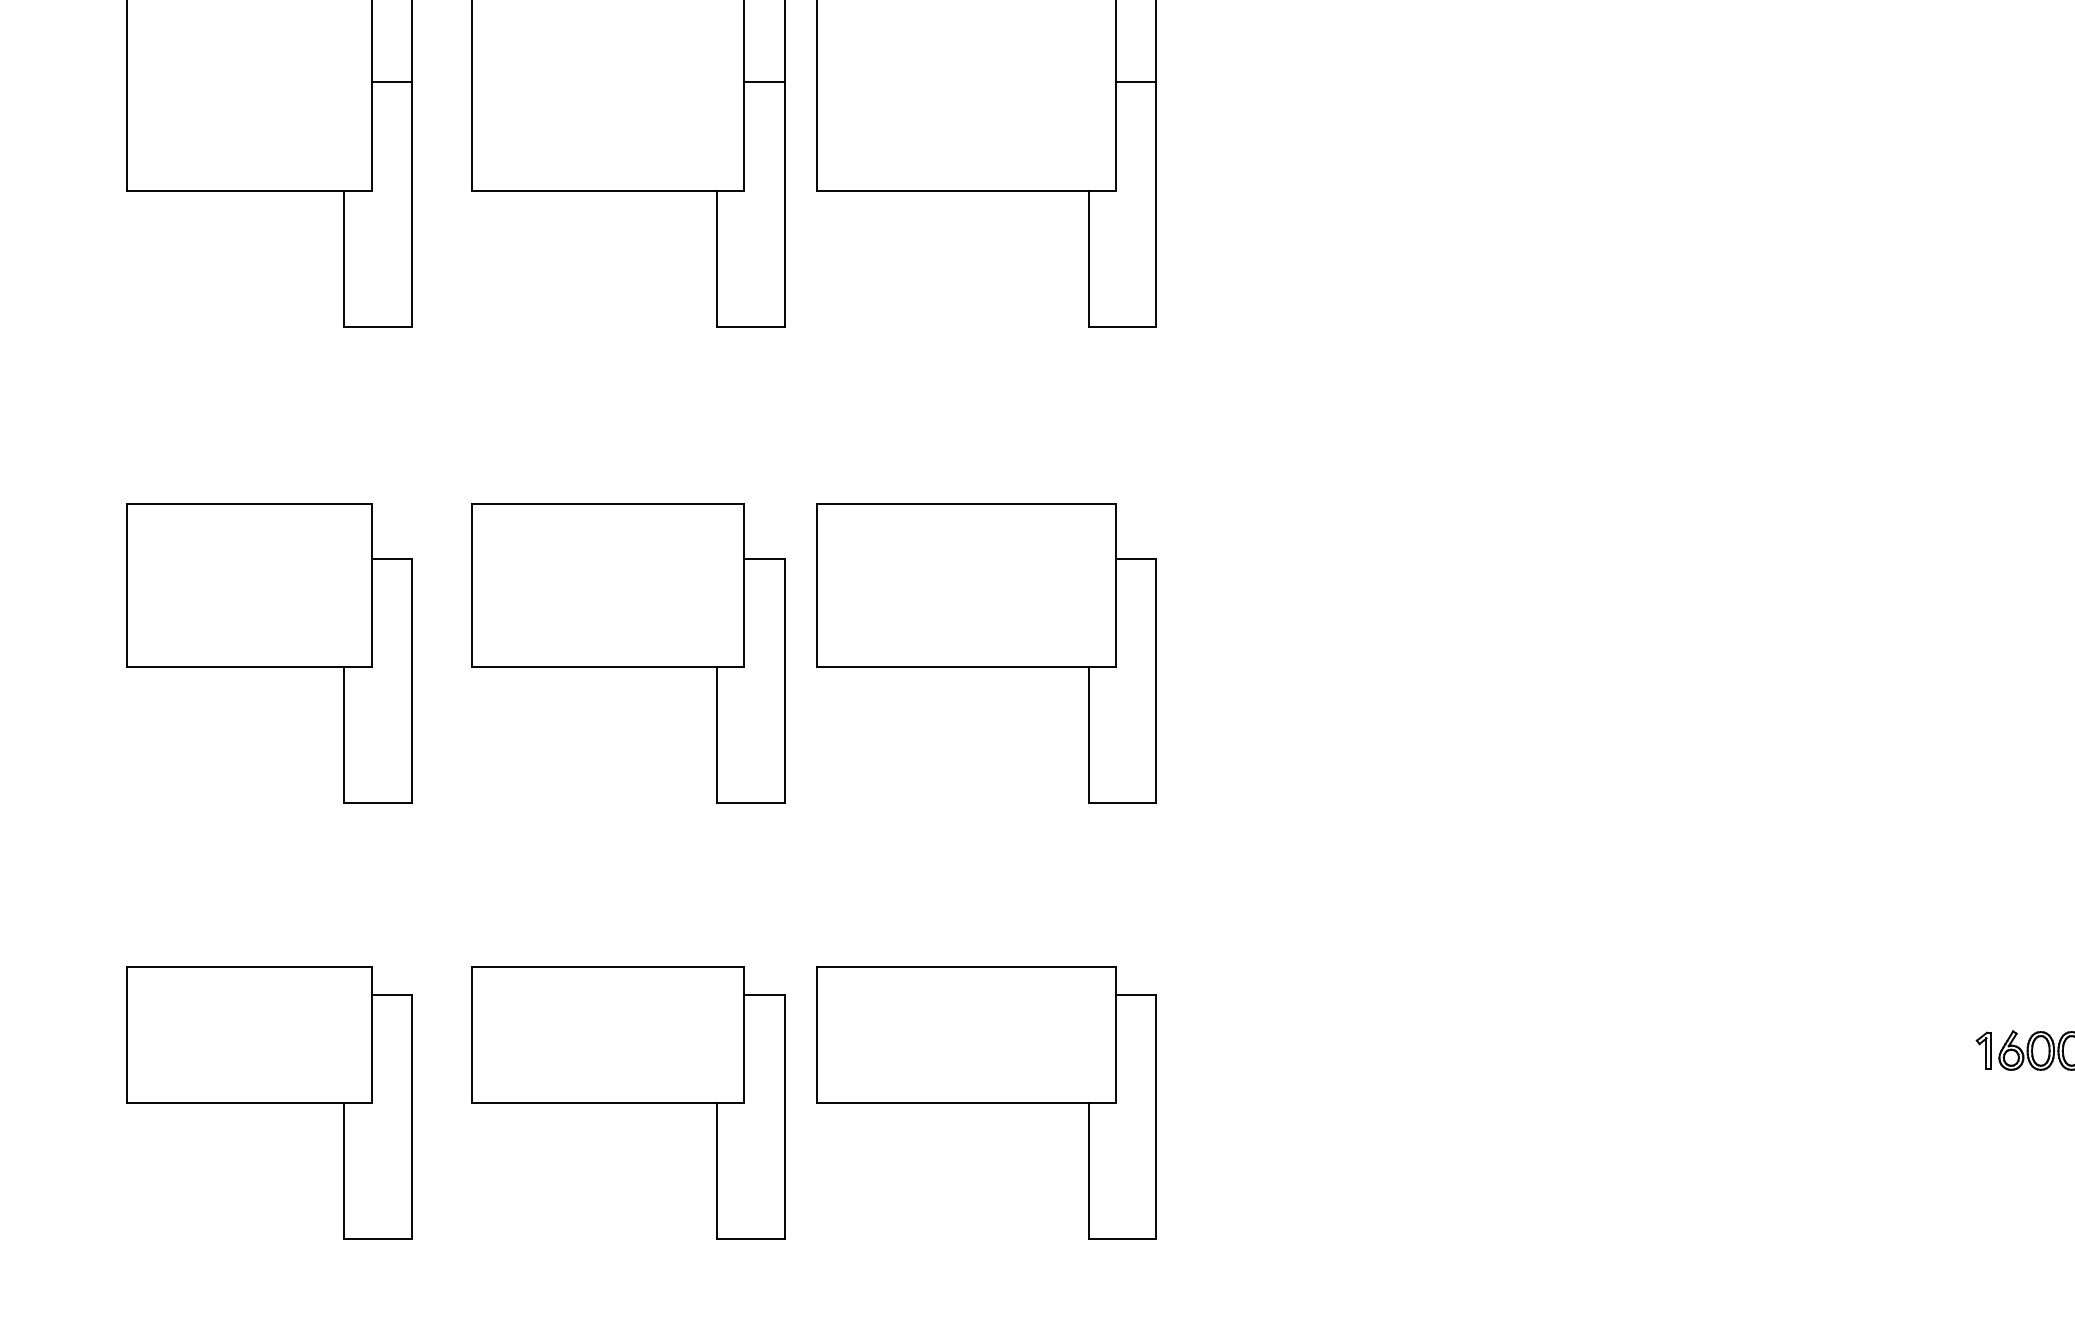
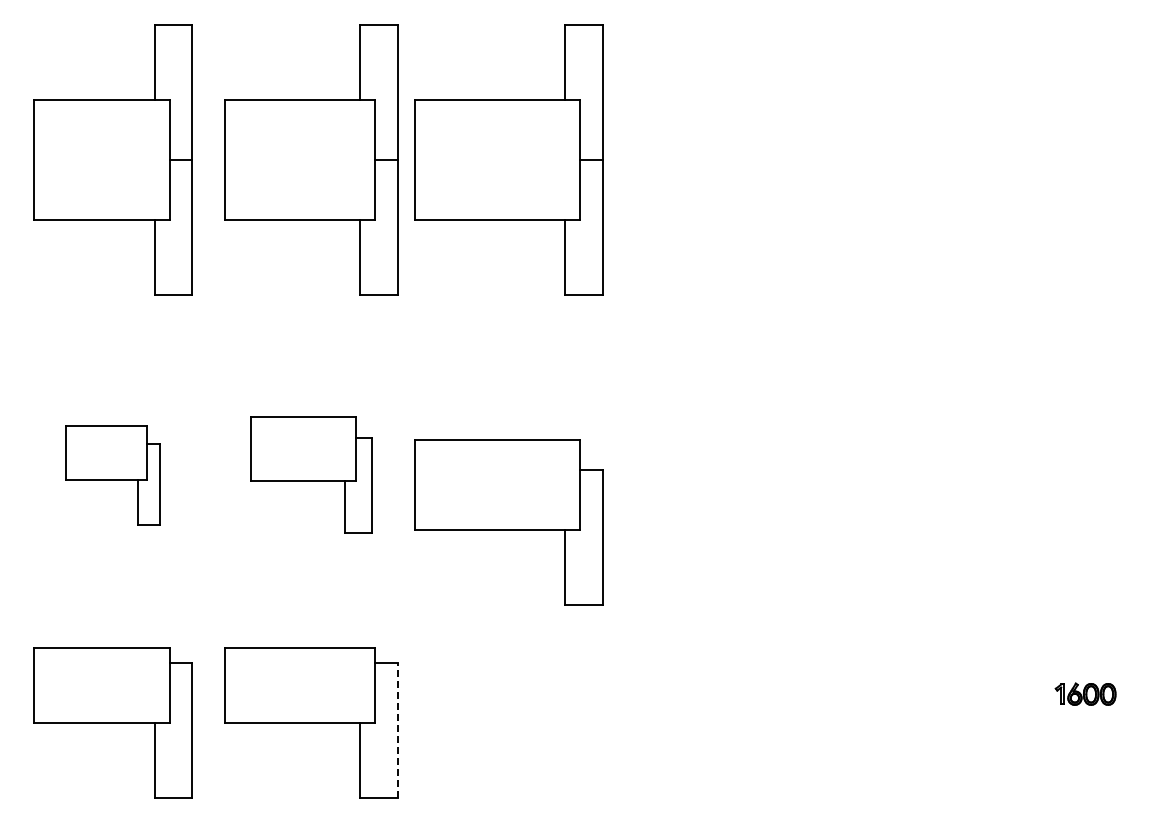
part: (268, 654) -> (112, 475), size x0.6
part: (628, 654) -> (311, 475), size x0.7
part: (985, 654) -> (508, 522), moved
part: (985, 1101) -> (508, 722), removed
line: (784, 1116) -> (397, 730), solid -> dashed

